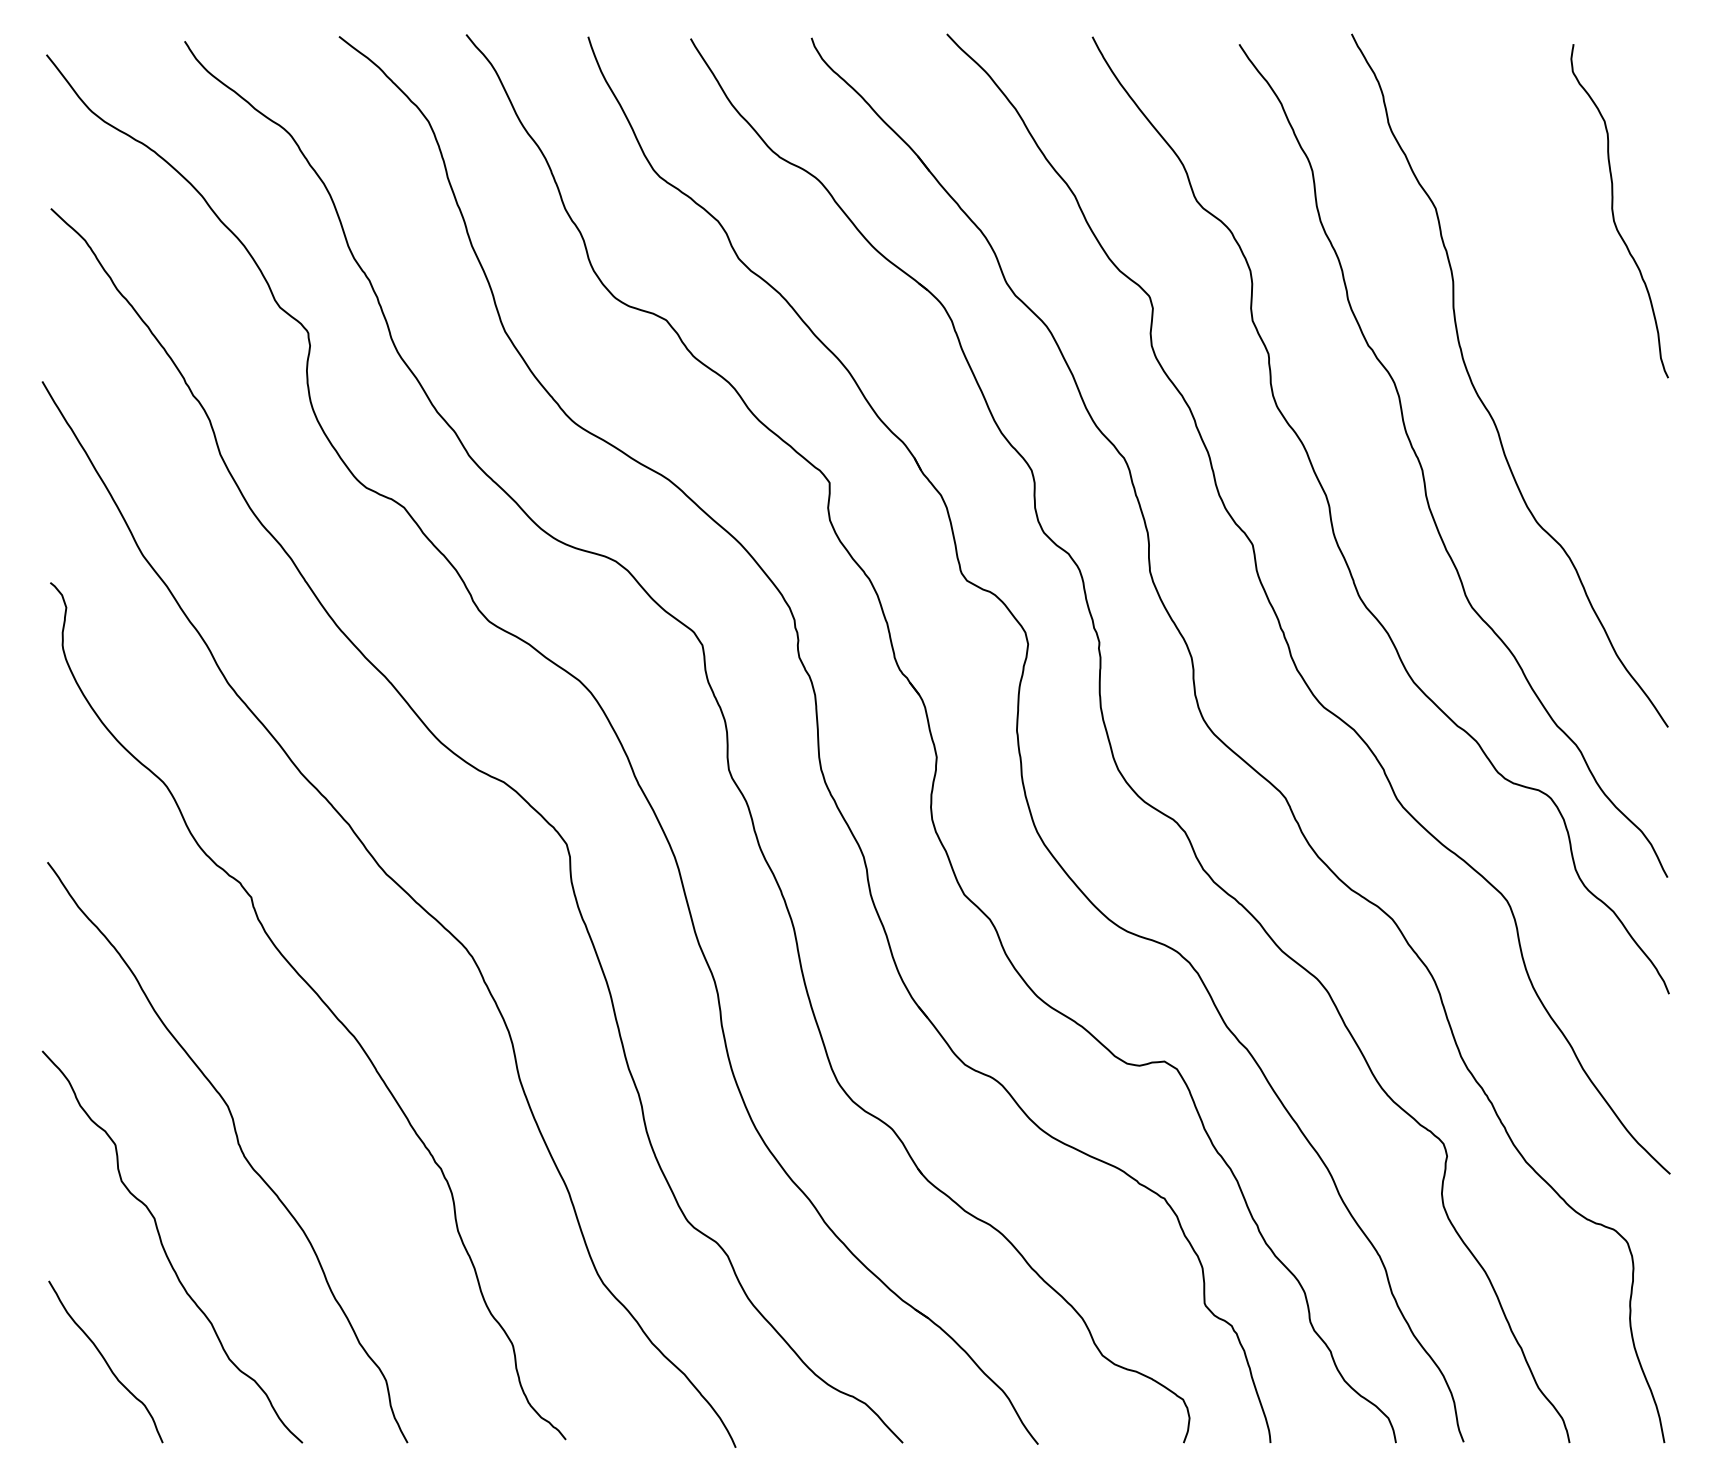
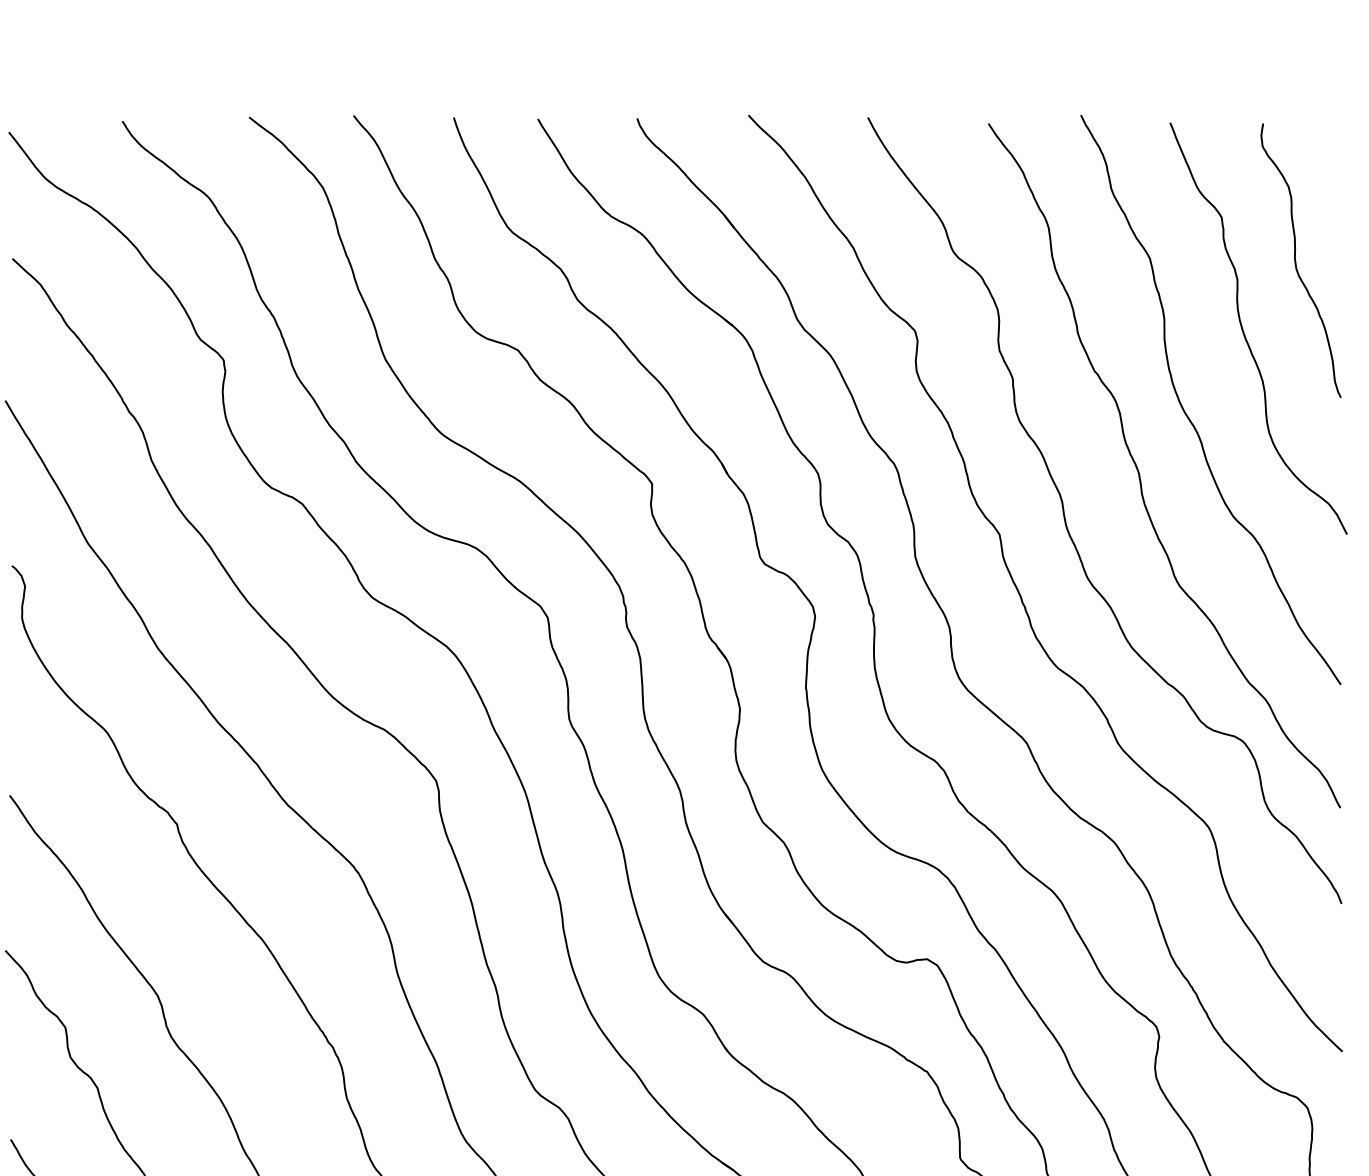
curve: (1550, 297) -> (1244, 331), added

